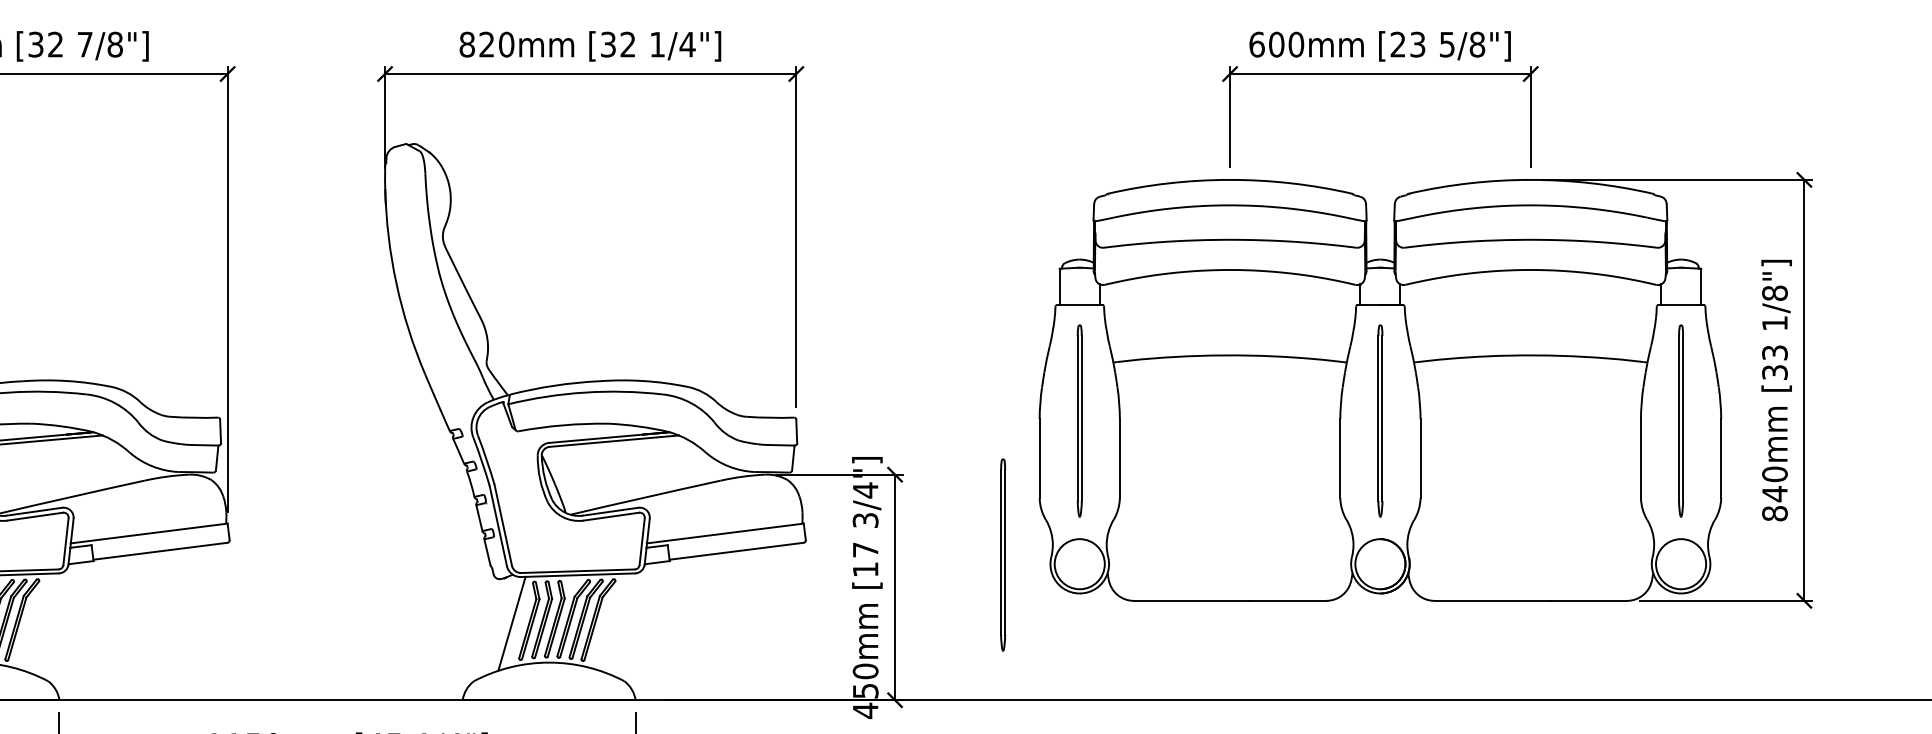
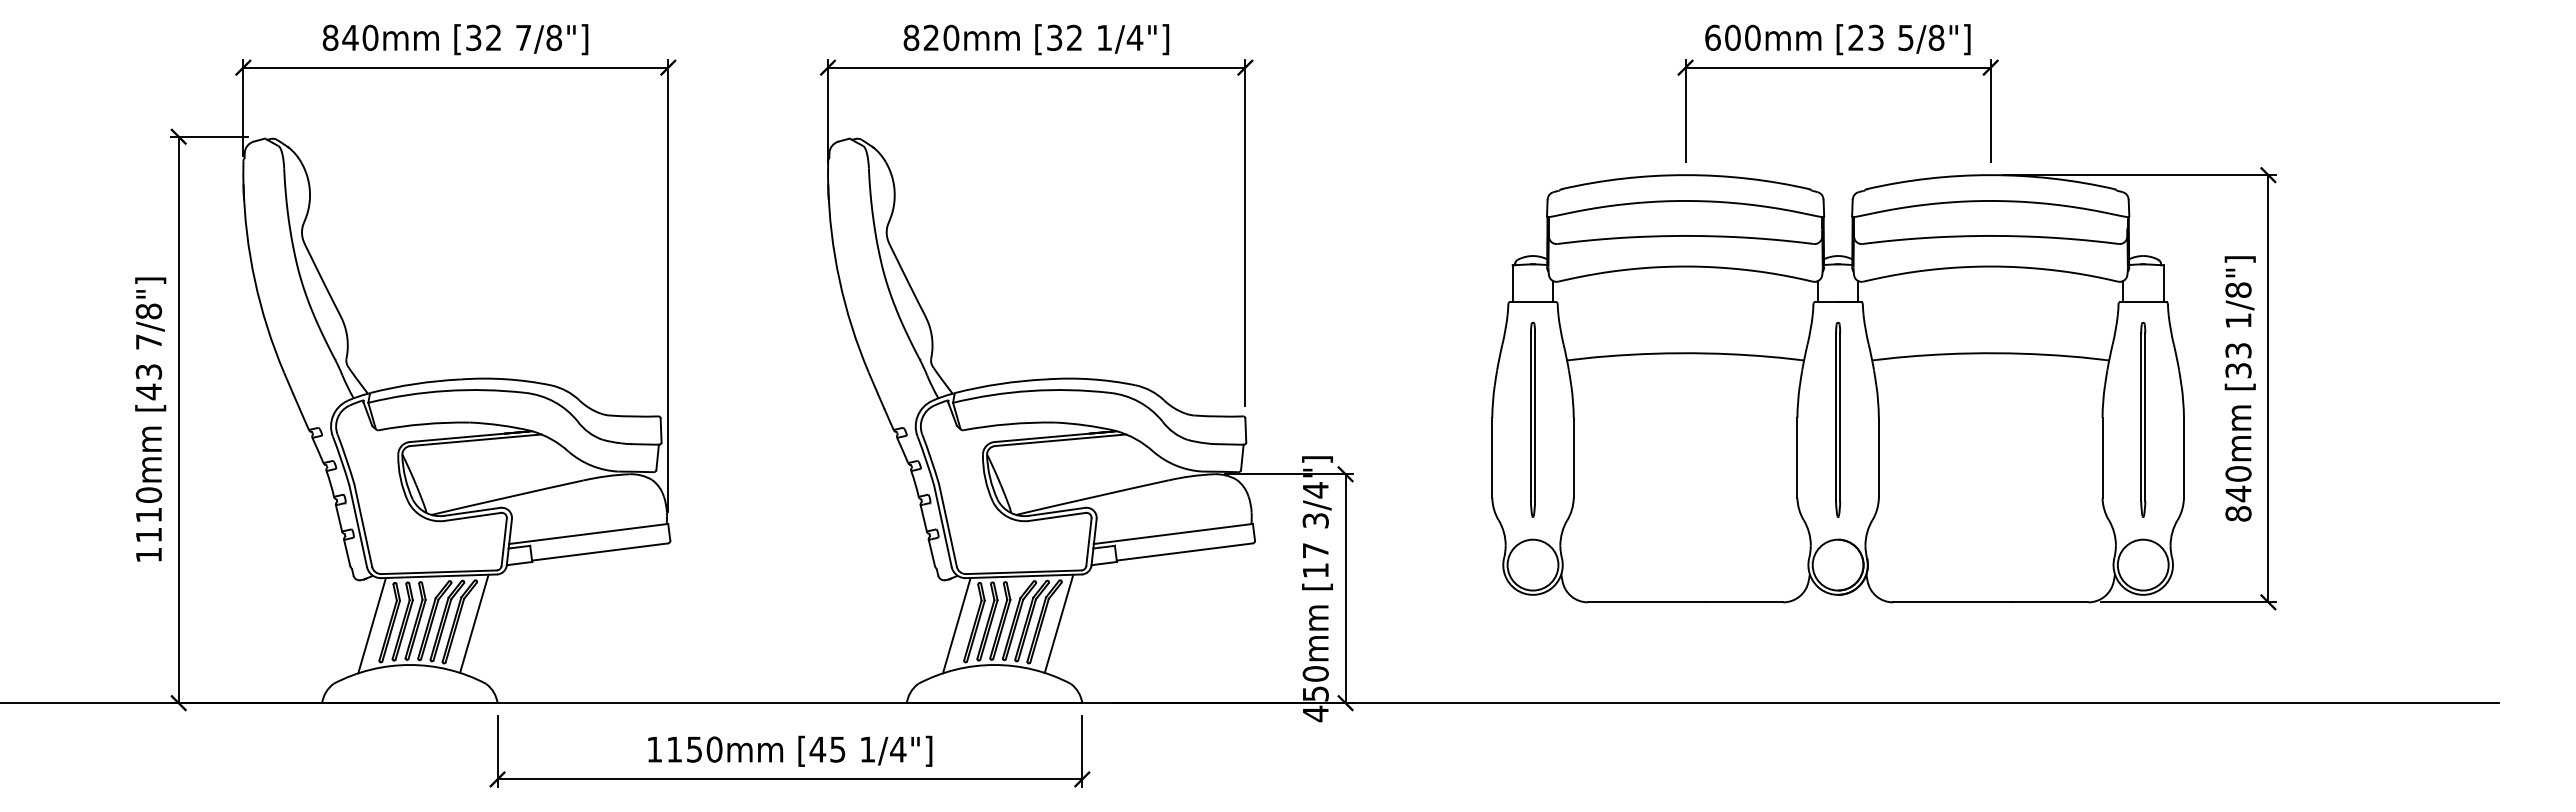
part: (1003, 554) -> (1455, 555), removed
line: (36, 621) -> (474, 623), added
line: (612, 621) -> (1058, 623), added

